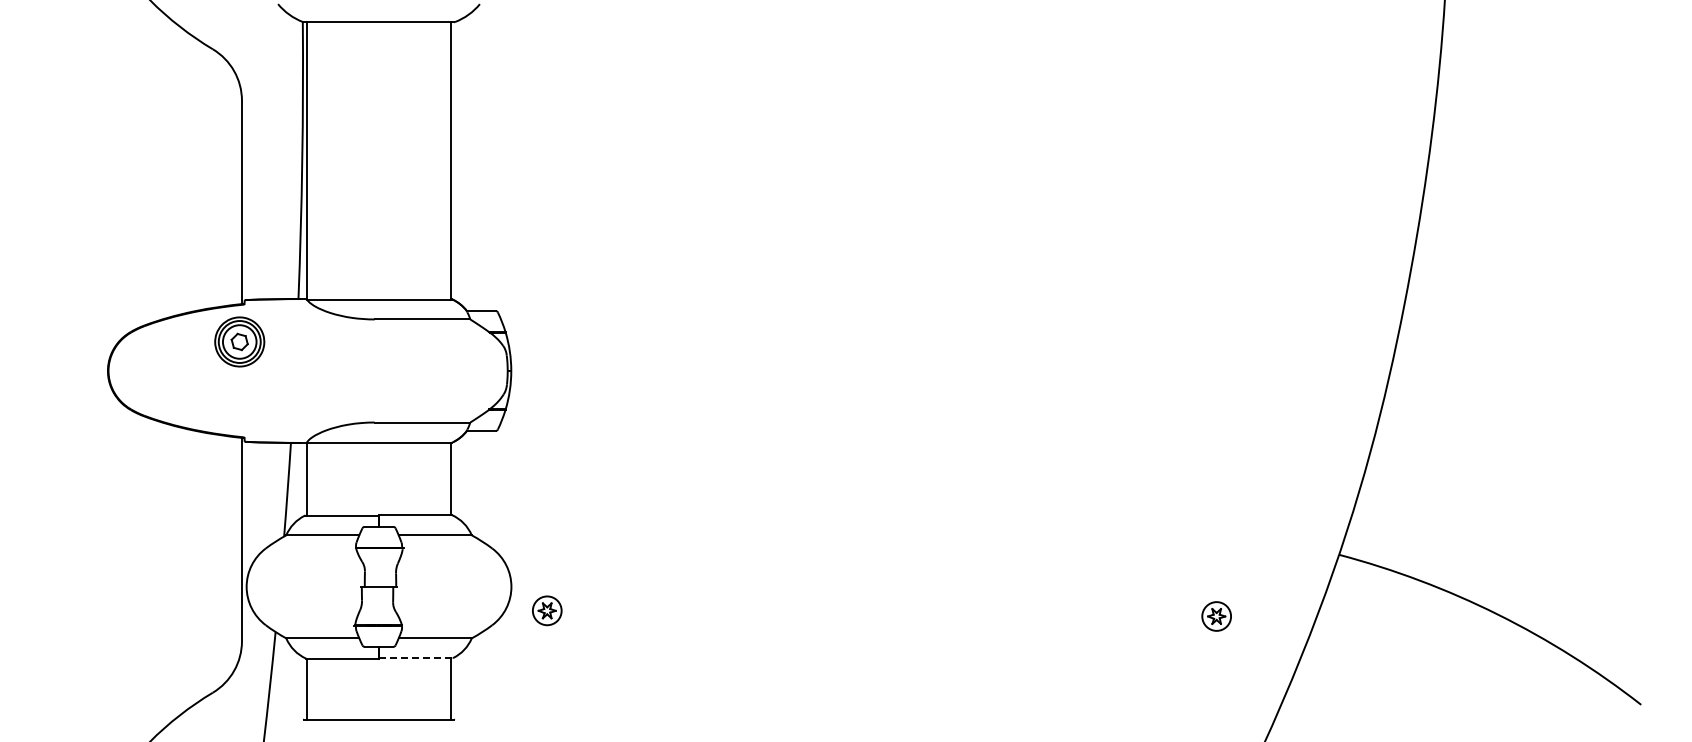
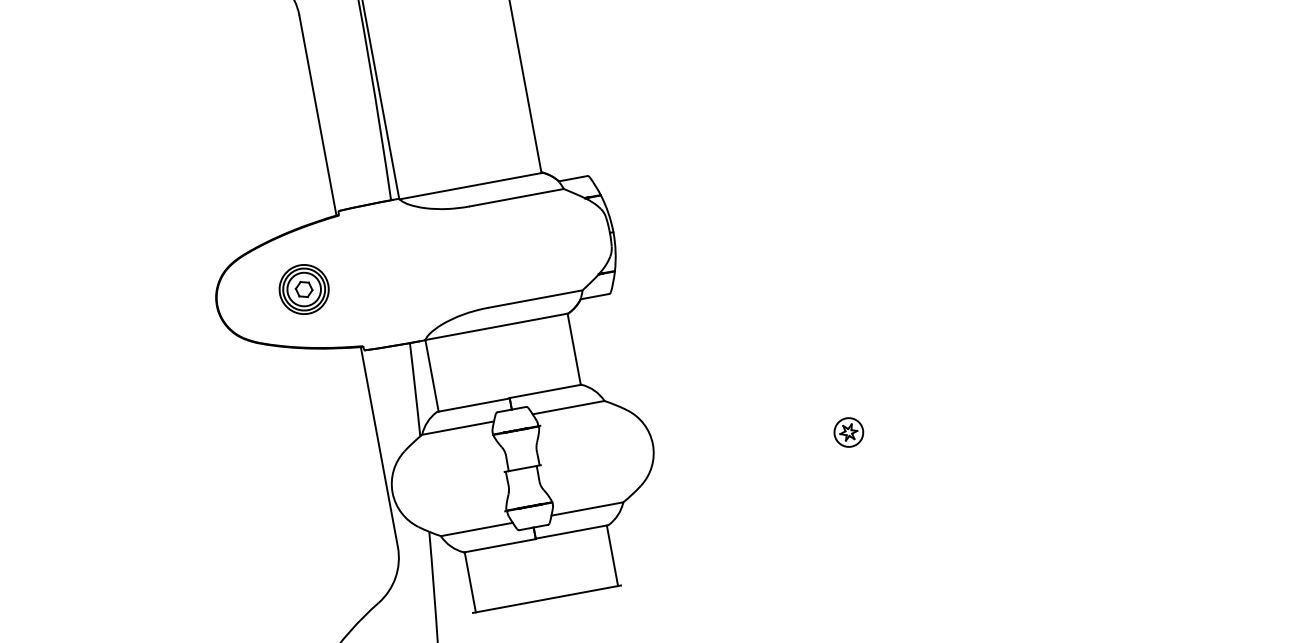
part: (239, 341) -> (303, 289), moved
part: (547, 610) -> (849, 432), moved
line: (415, 658) -> (571, 532), dashed -> solid

